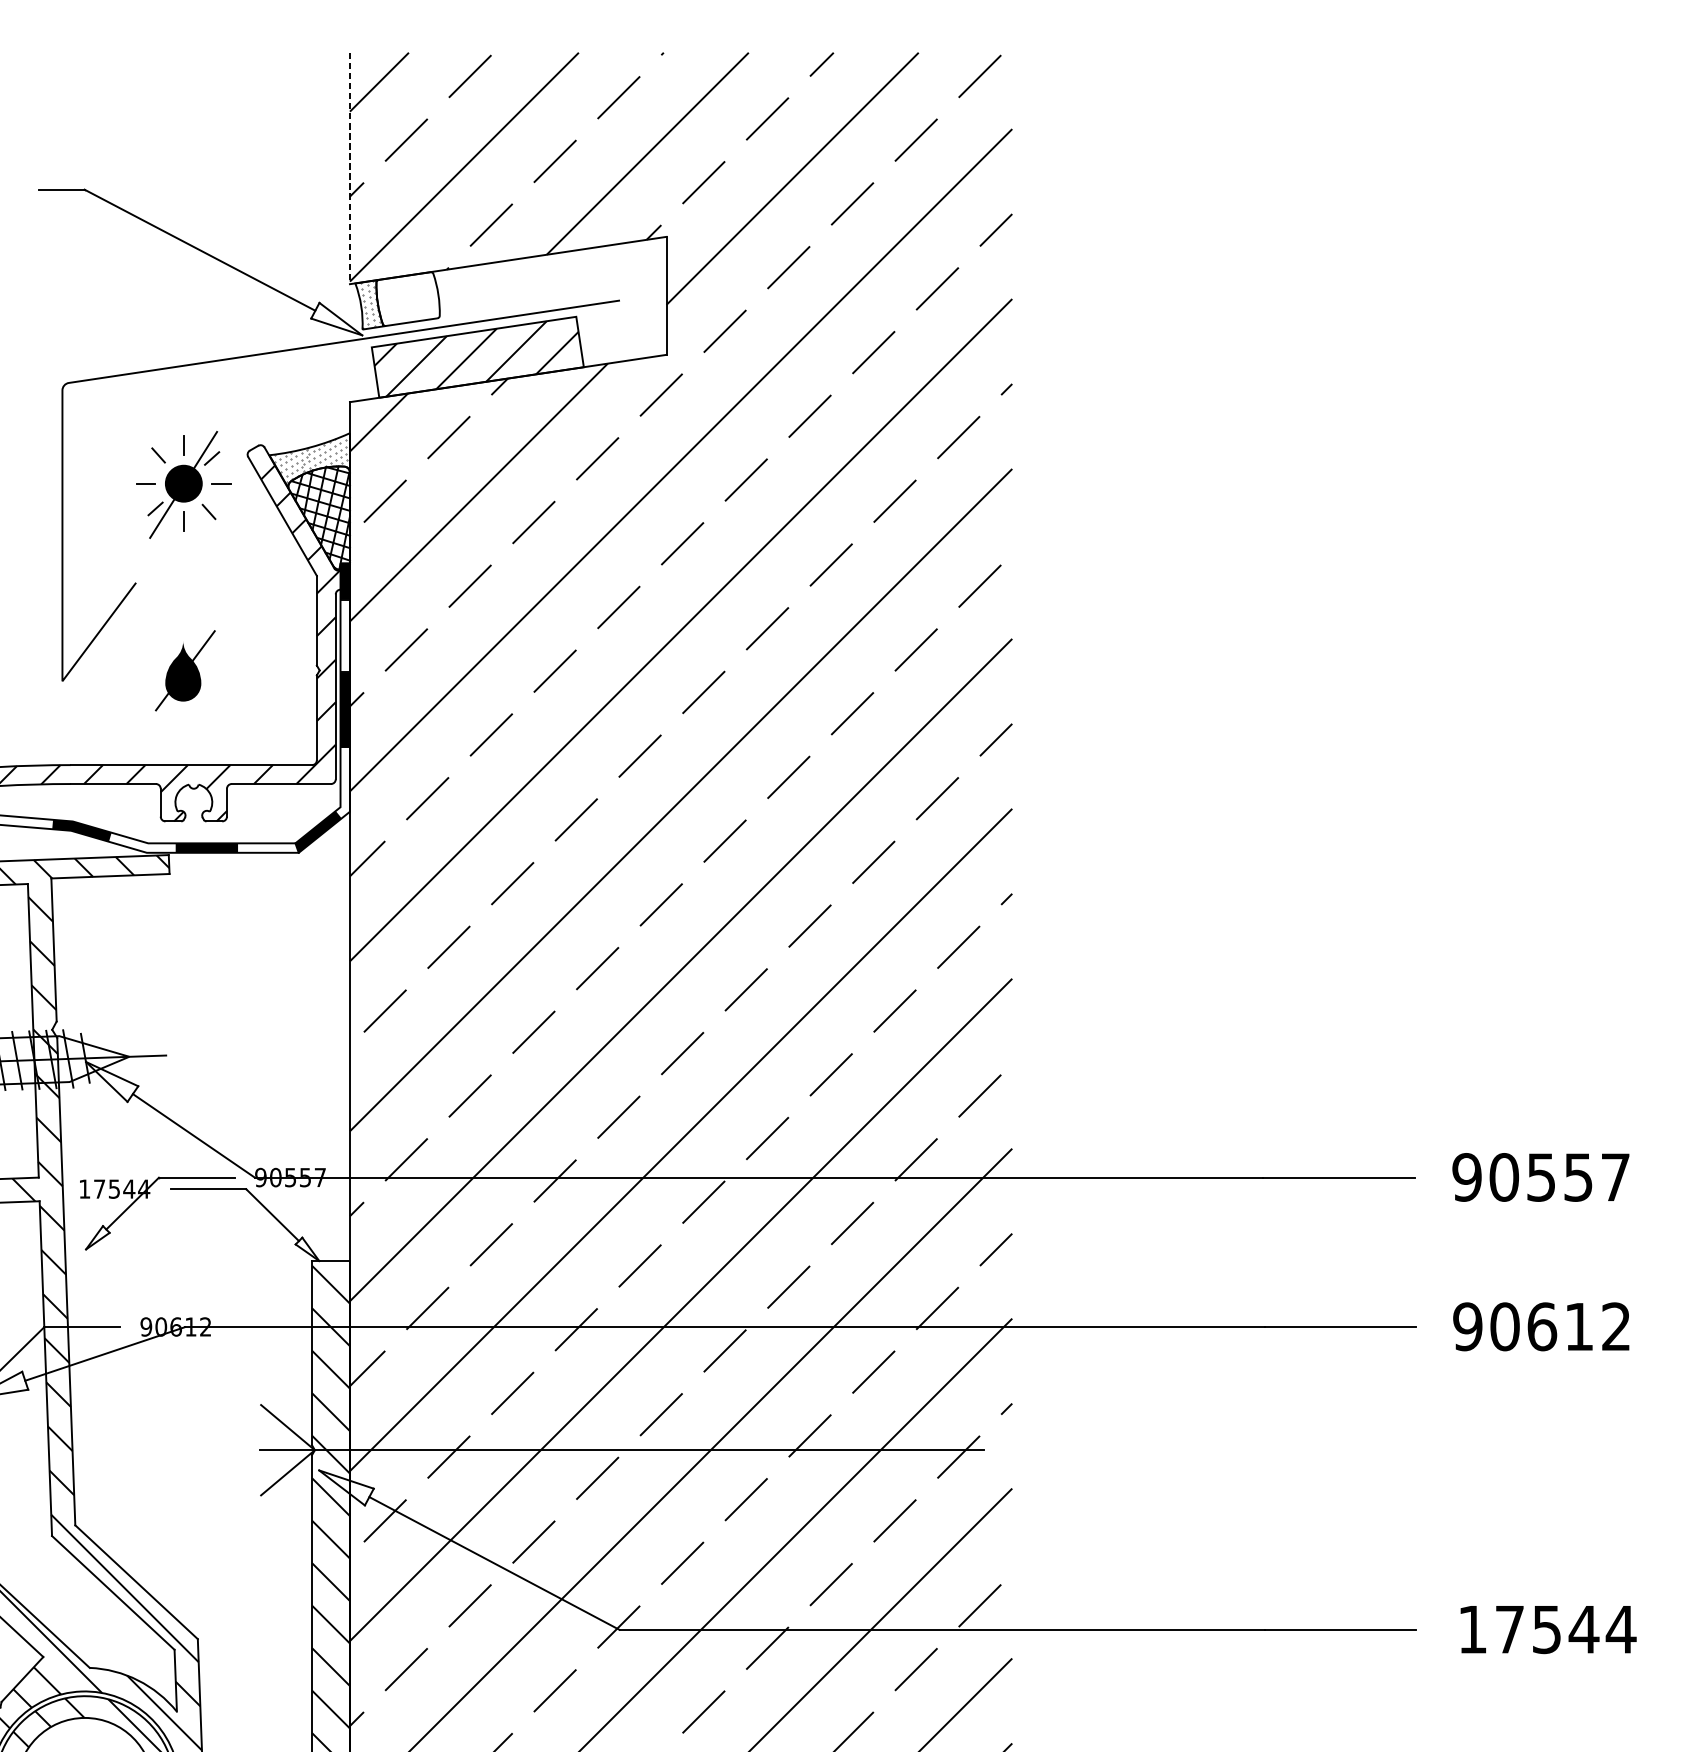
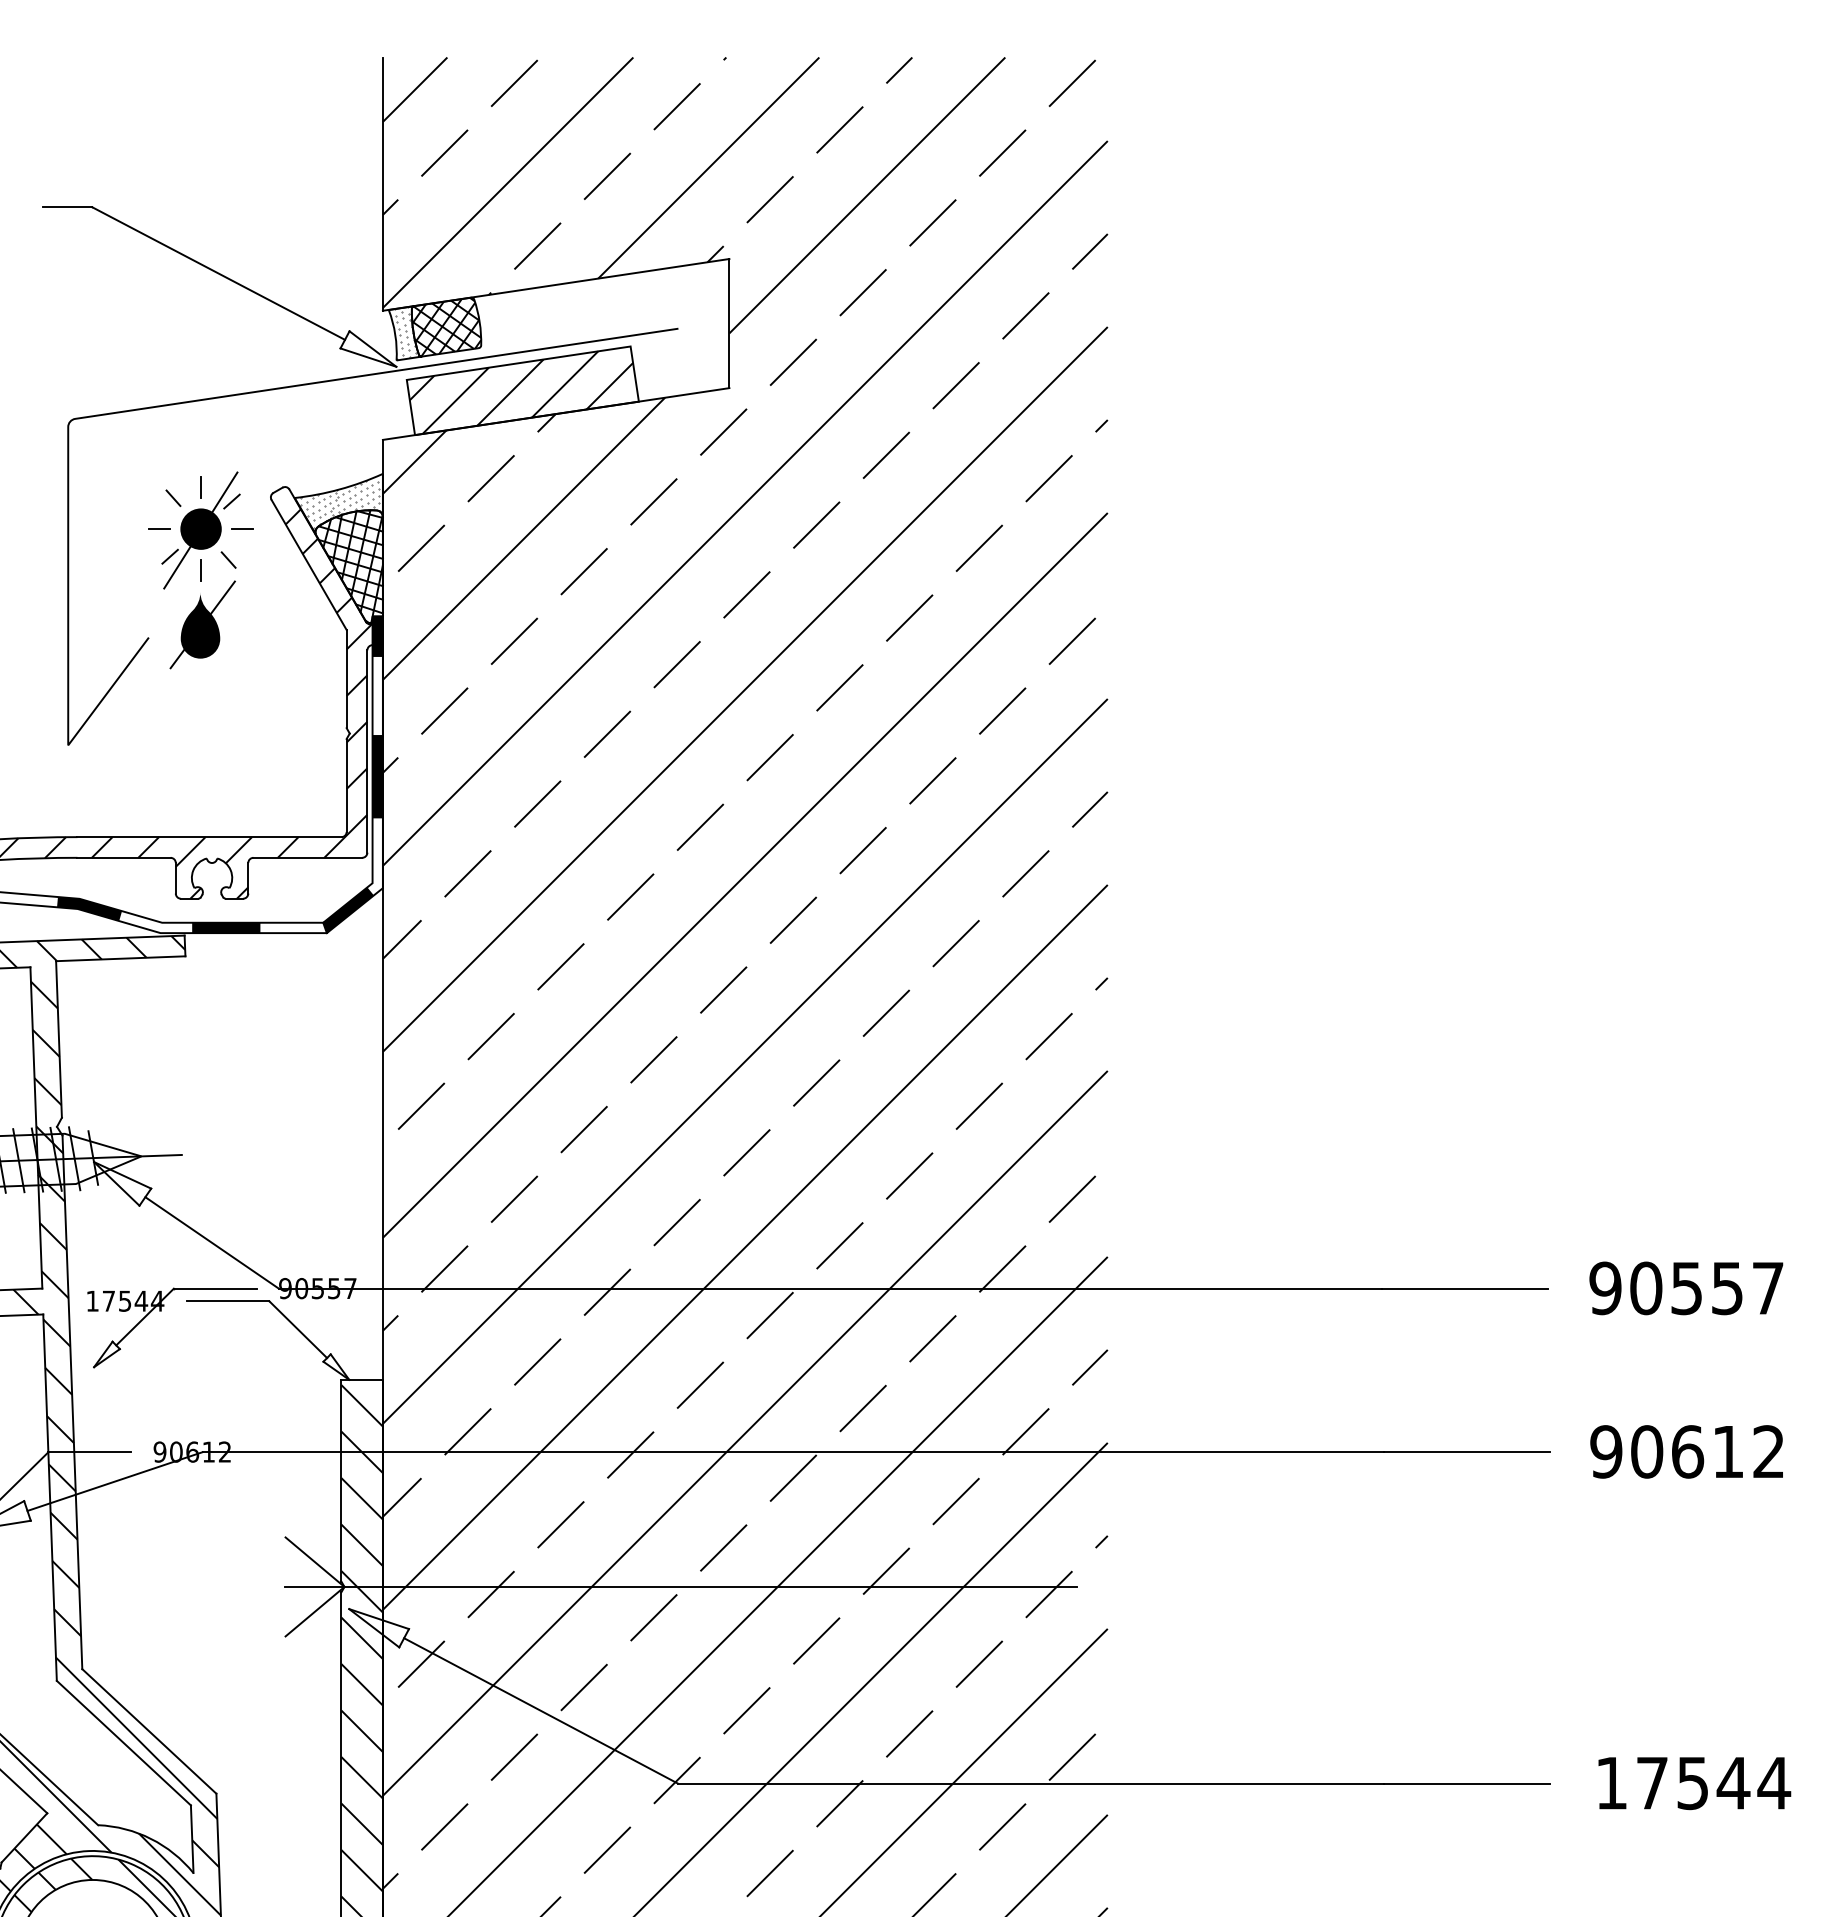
line: (349, 168) -> (382, 184), dashed -> solid
hatch: (408, 298) -> (446, 326), added
part: (185, 670) -> (202, 624), moved

